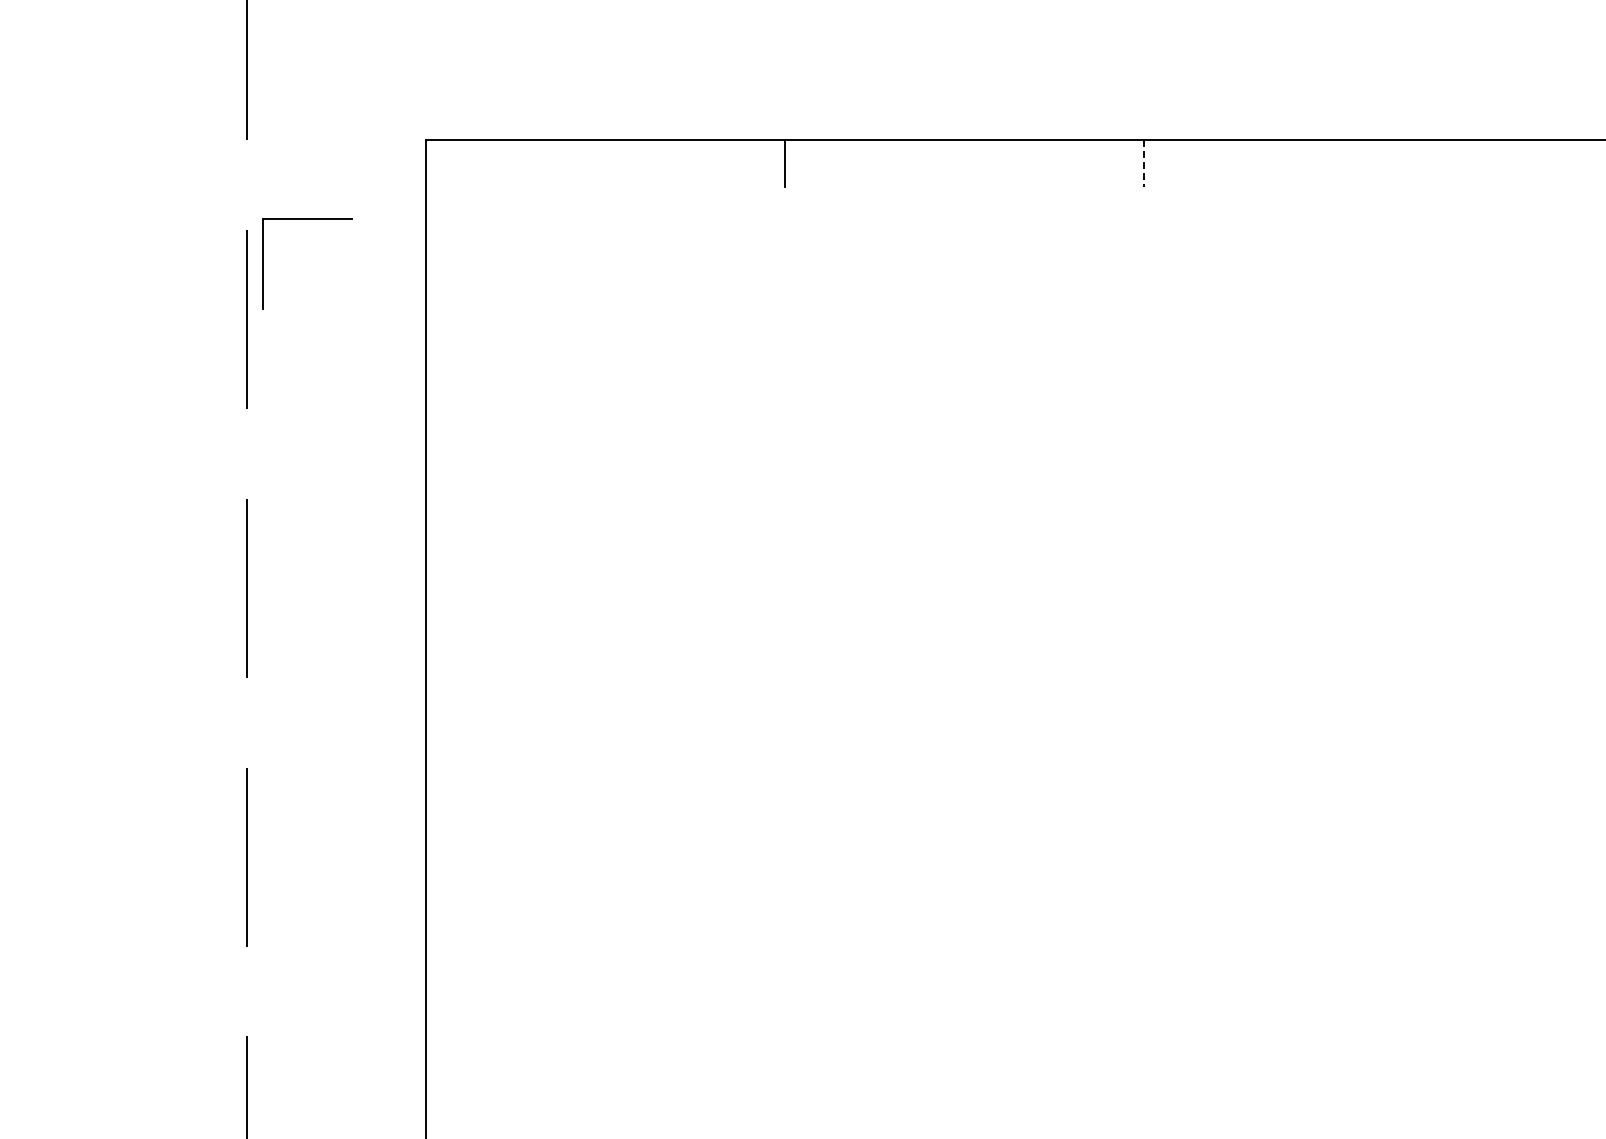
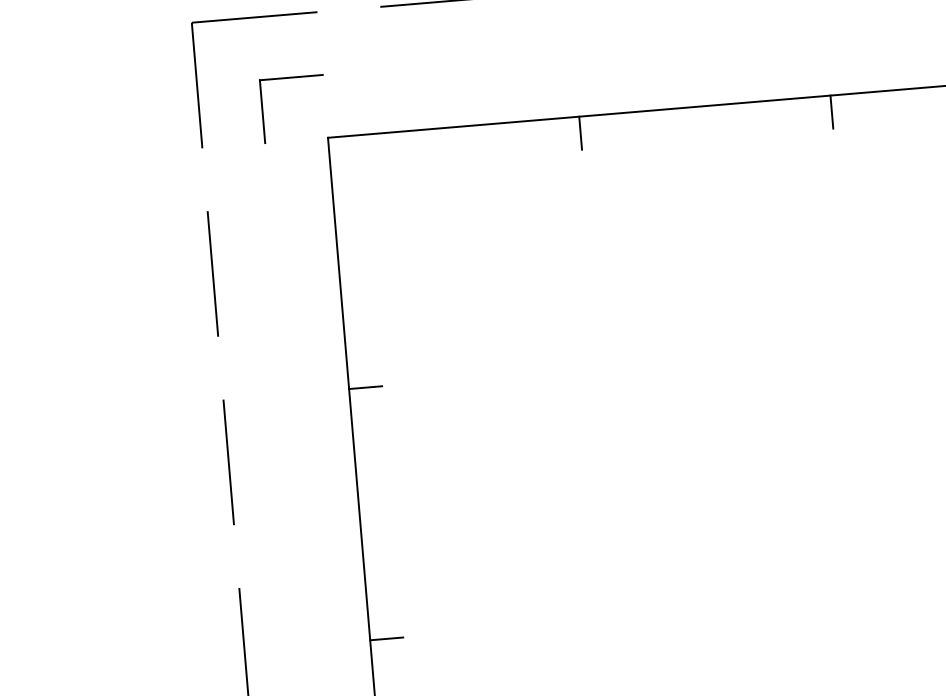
line: (1143, 163) -> (831, 112), dashed -> solid
part: (307, 219) -> (291, 77), moved
line: (449, 498) -> (365, 387), added
line: (449, 857) -> (386, 639), added

